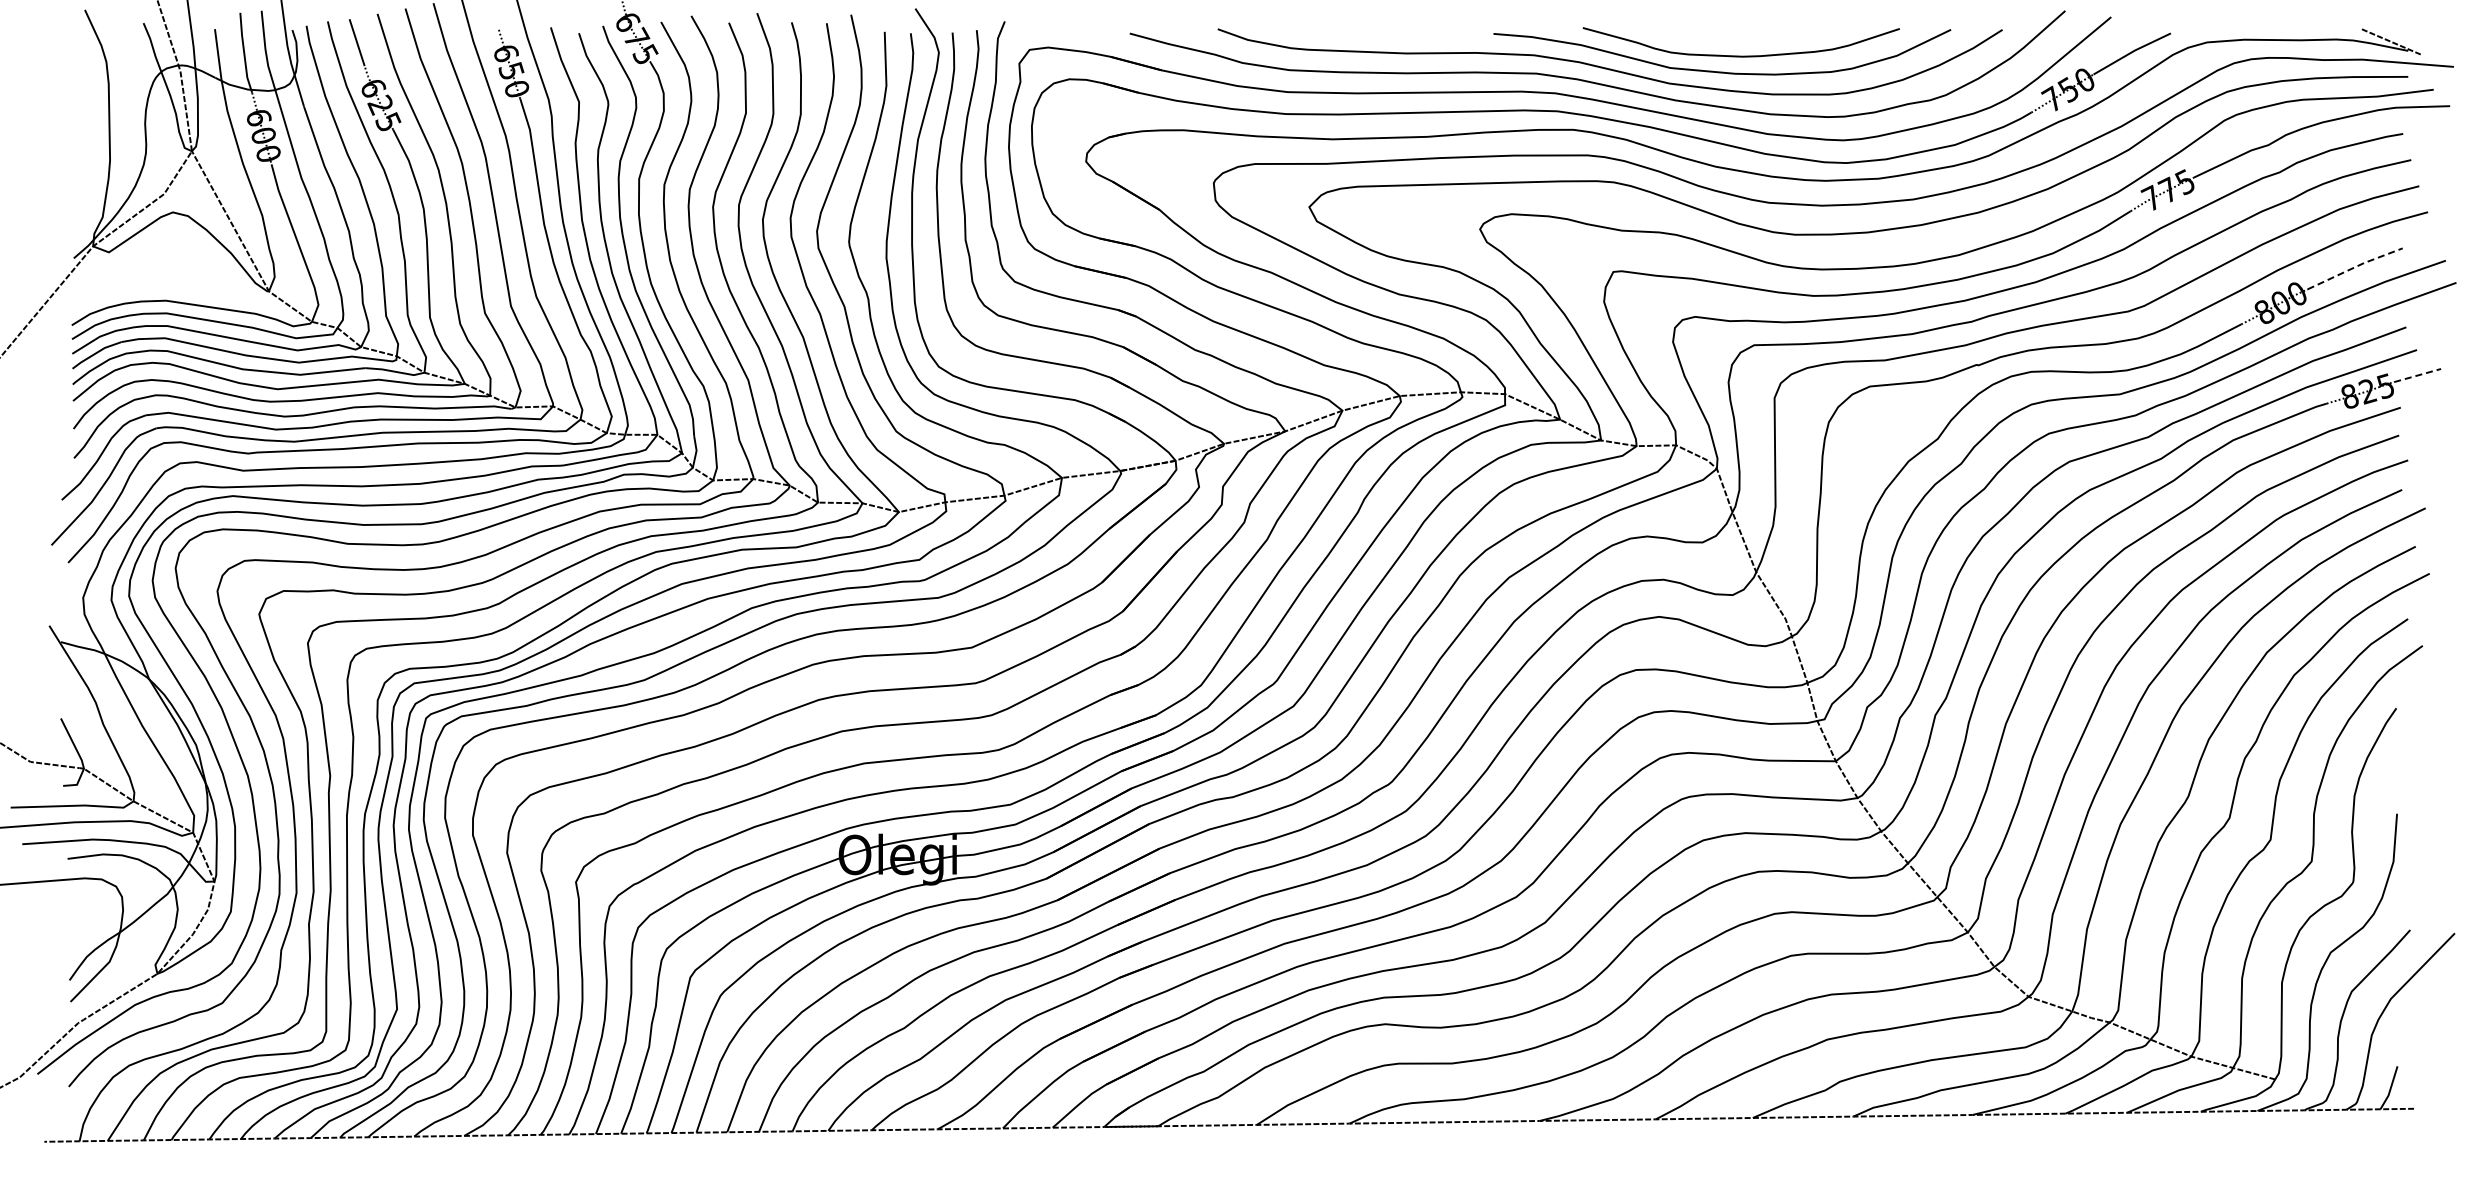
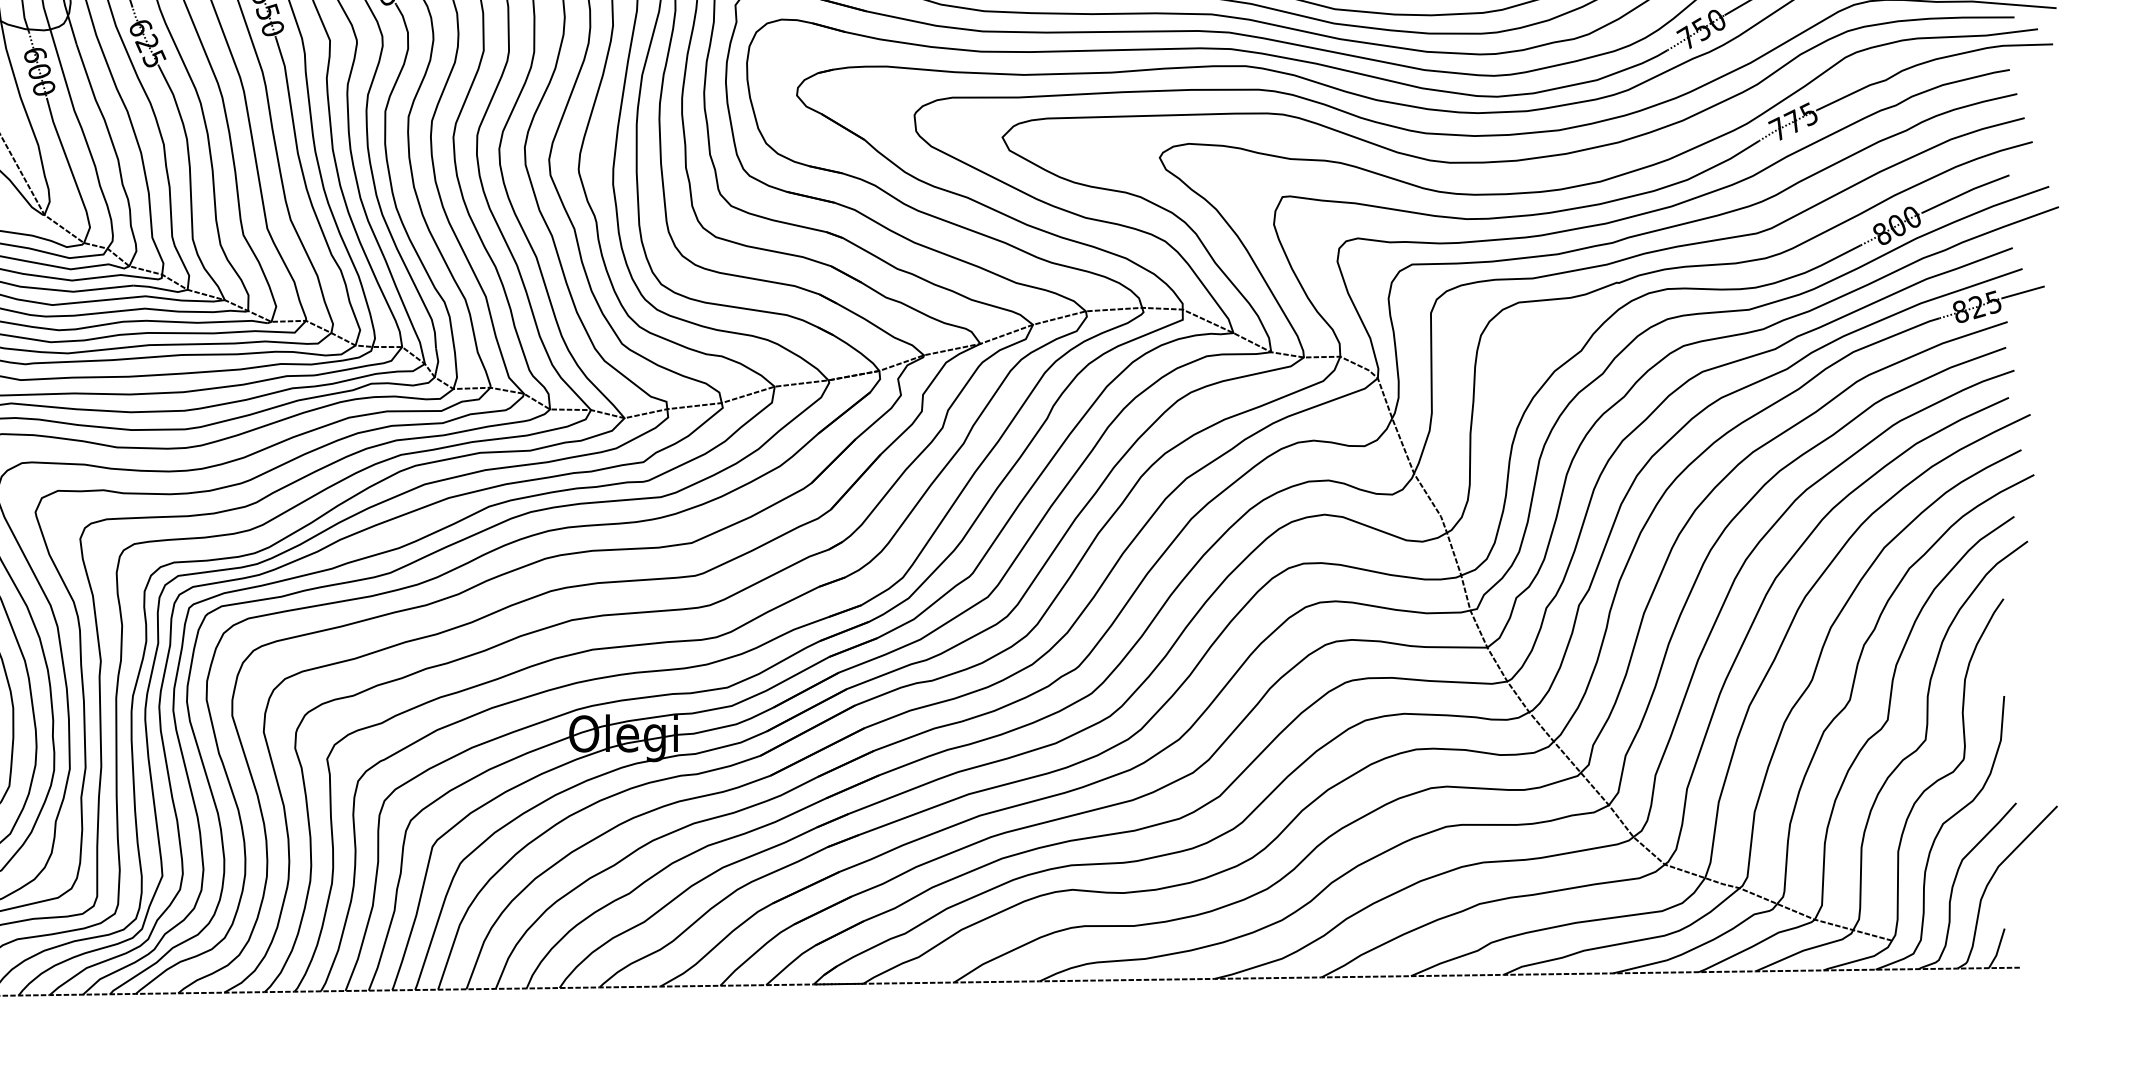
line: (2355, 267) -> (1965, 192), dashed -> solid
line: (2418, 375) -> (2023, 292), dashed -> solid

